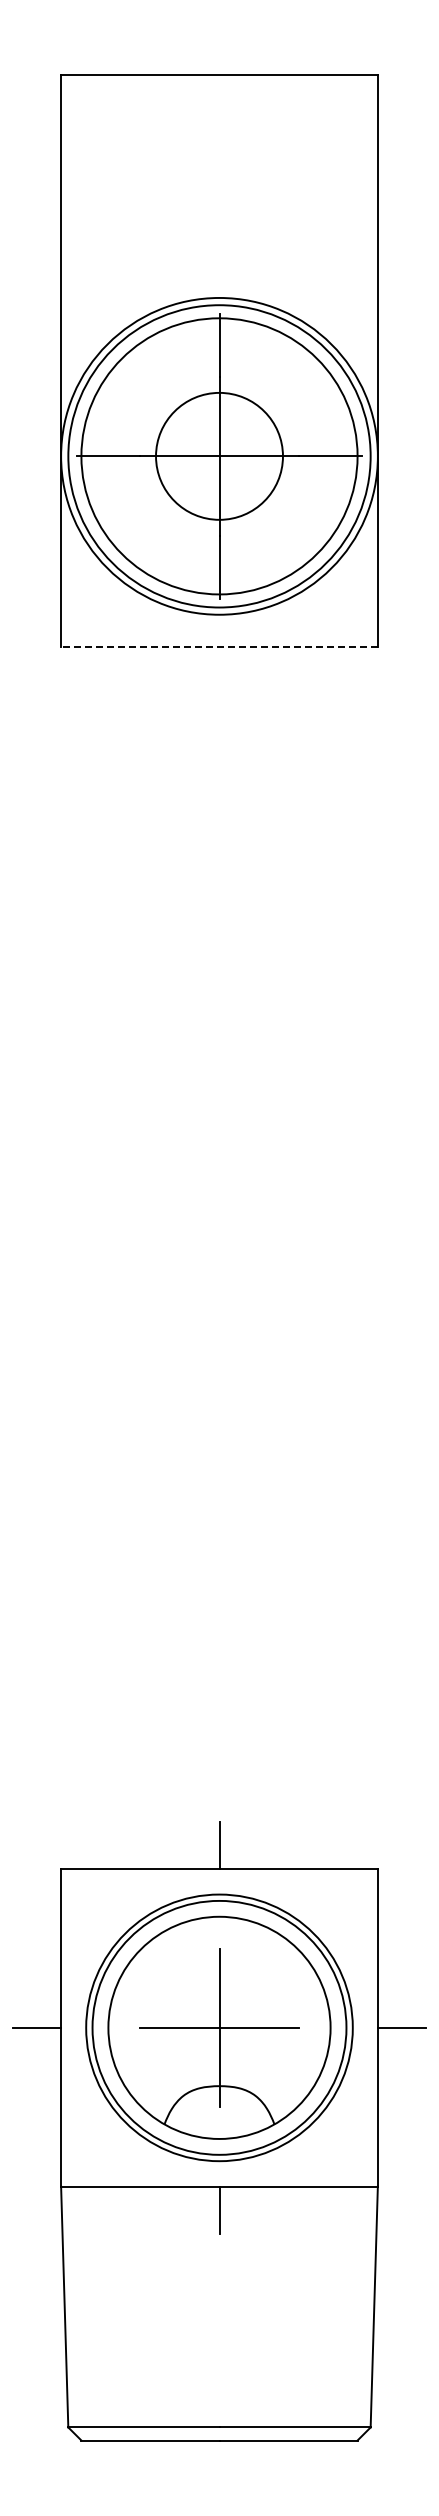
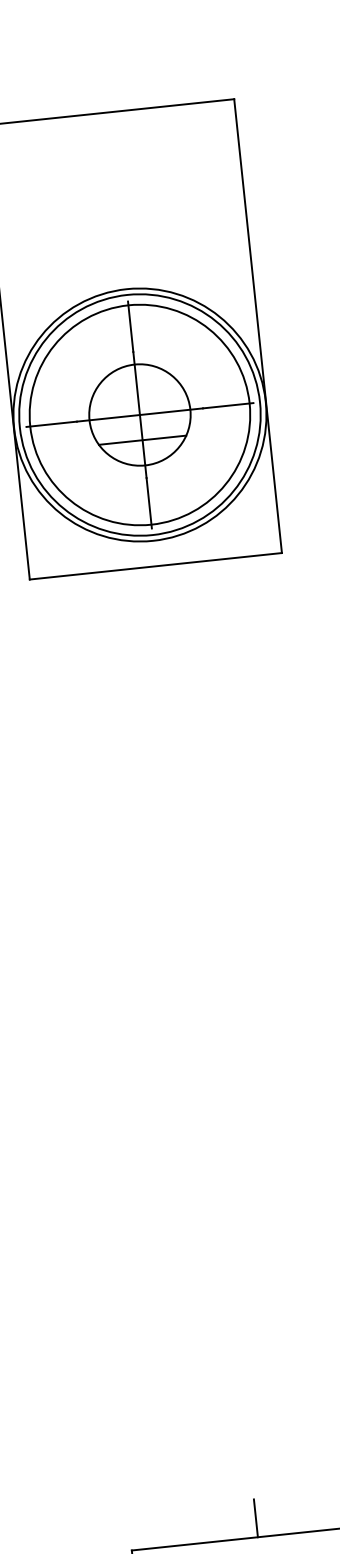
line: (219, 488) -> (142, 440), added
line: (219, 646) -> (155, 566), dashed -> solid

